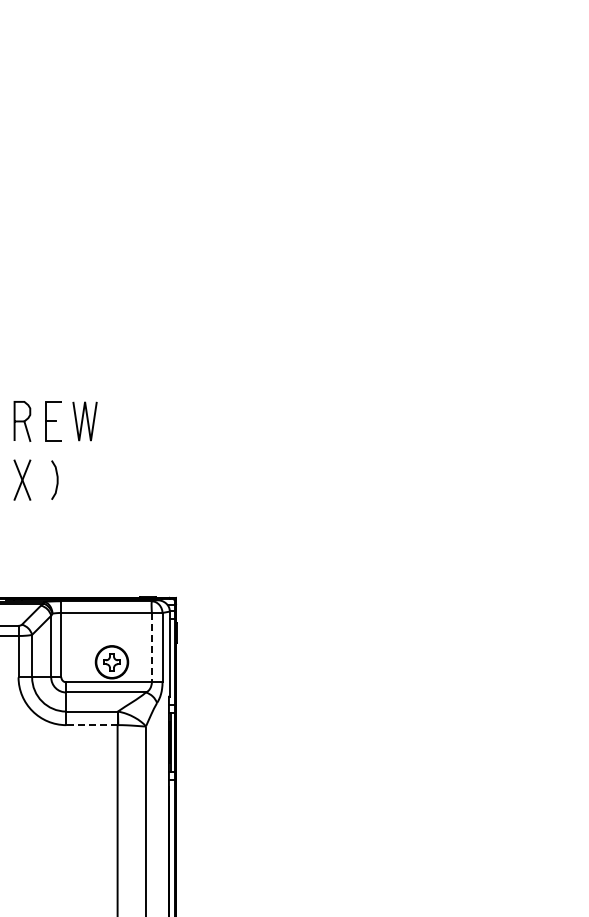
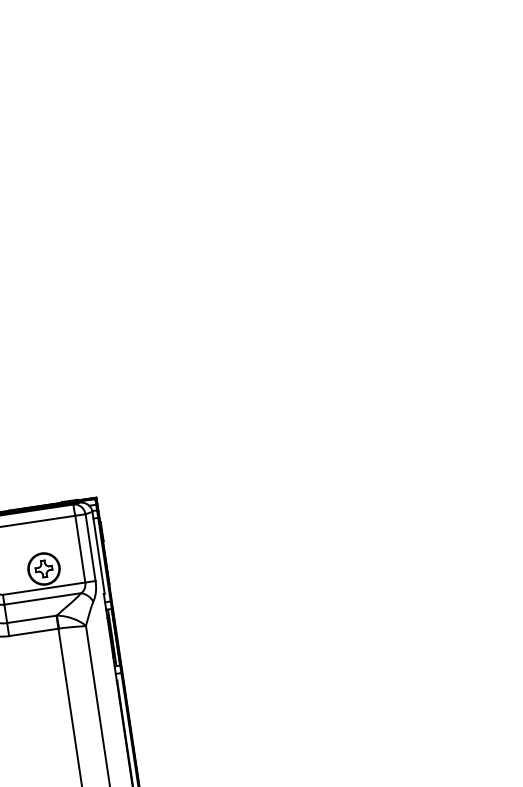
line: (151, 647) -> (79, 549), dashed -> solid
line: (91, 725) -> (33, 632), dashed -> solid

